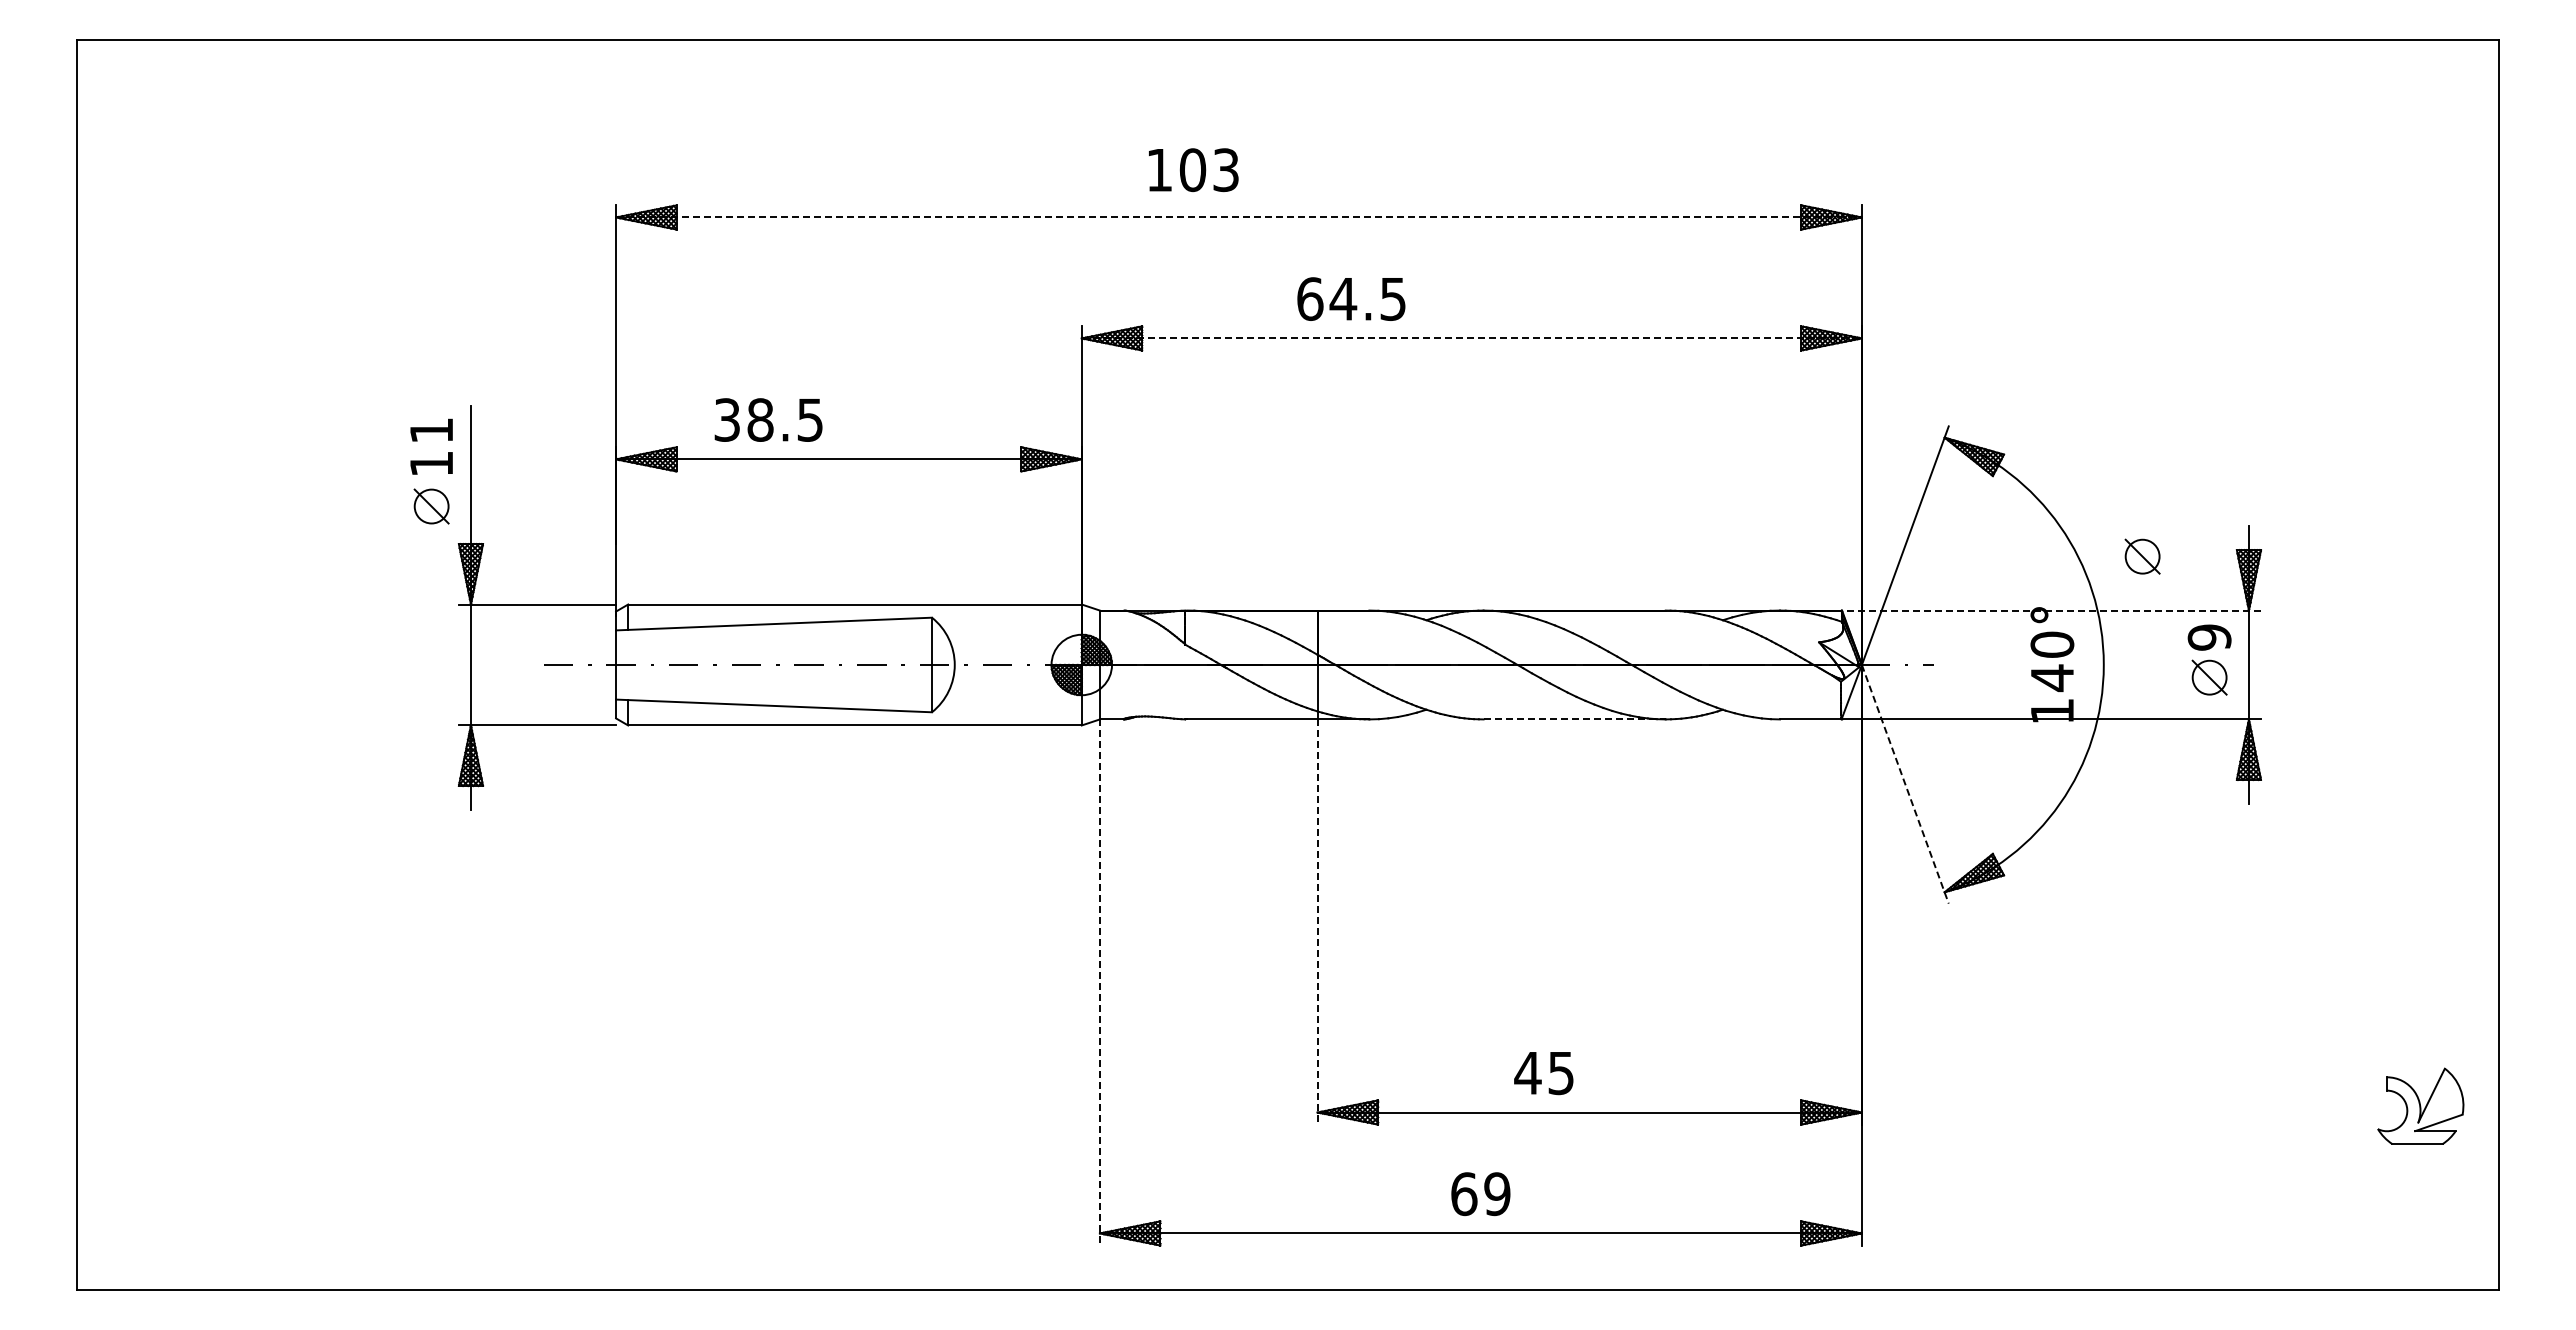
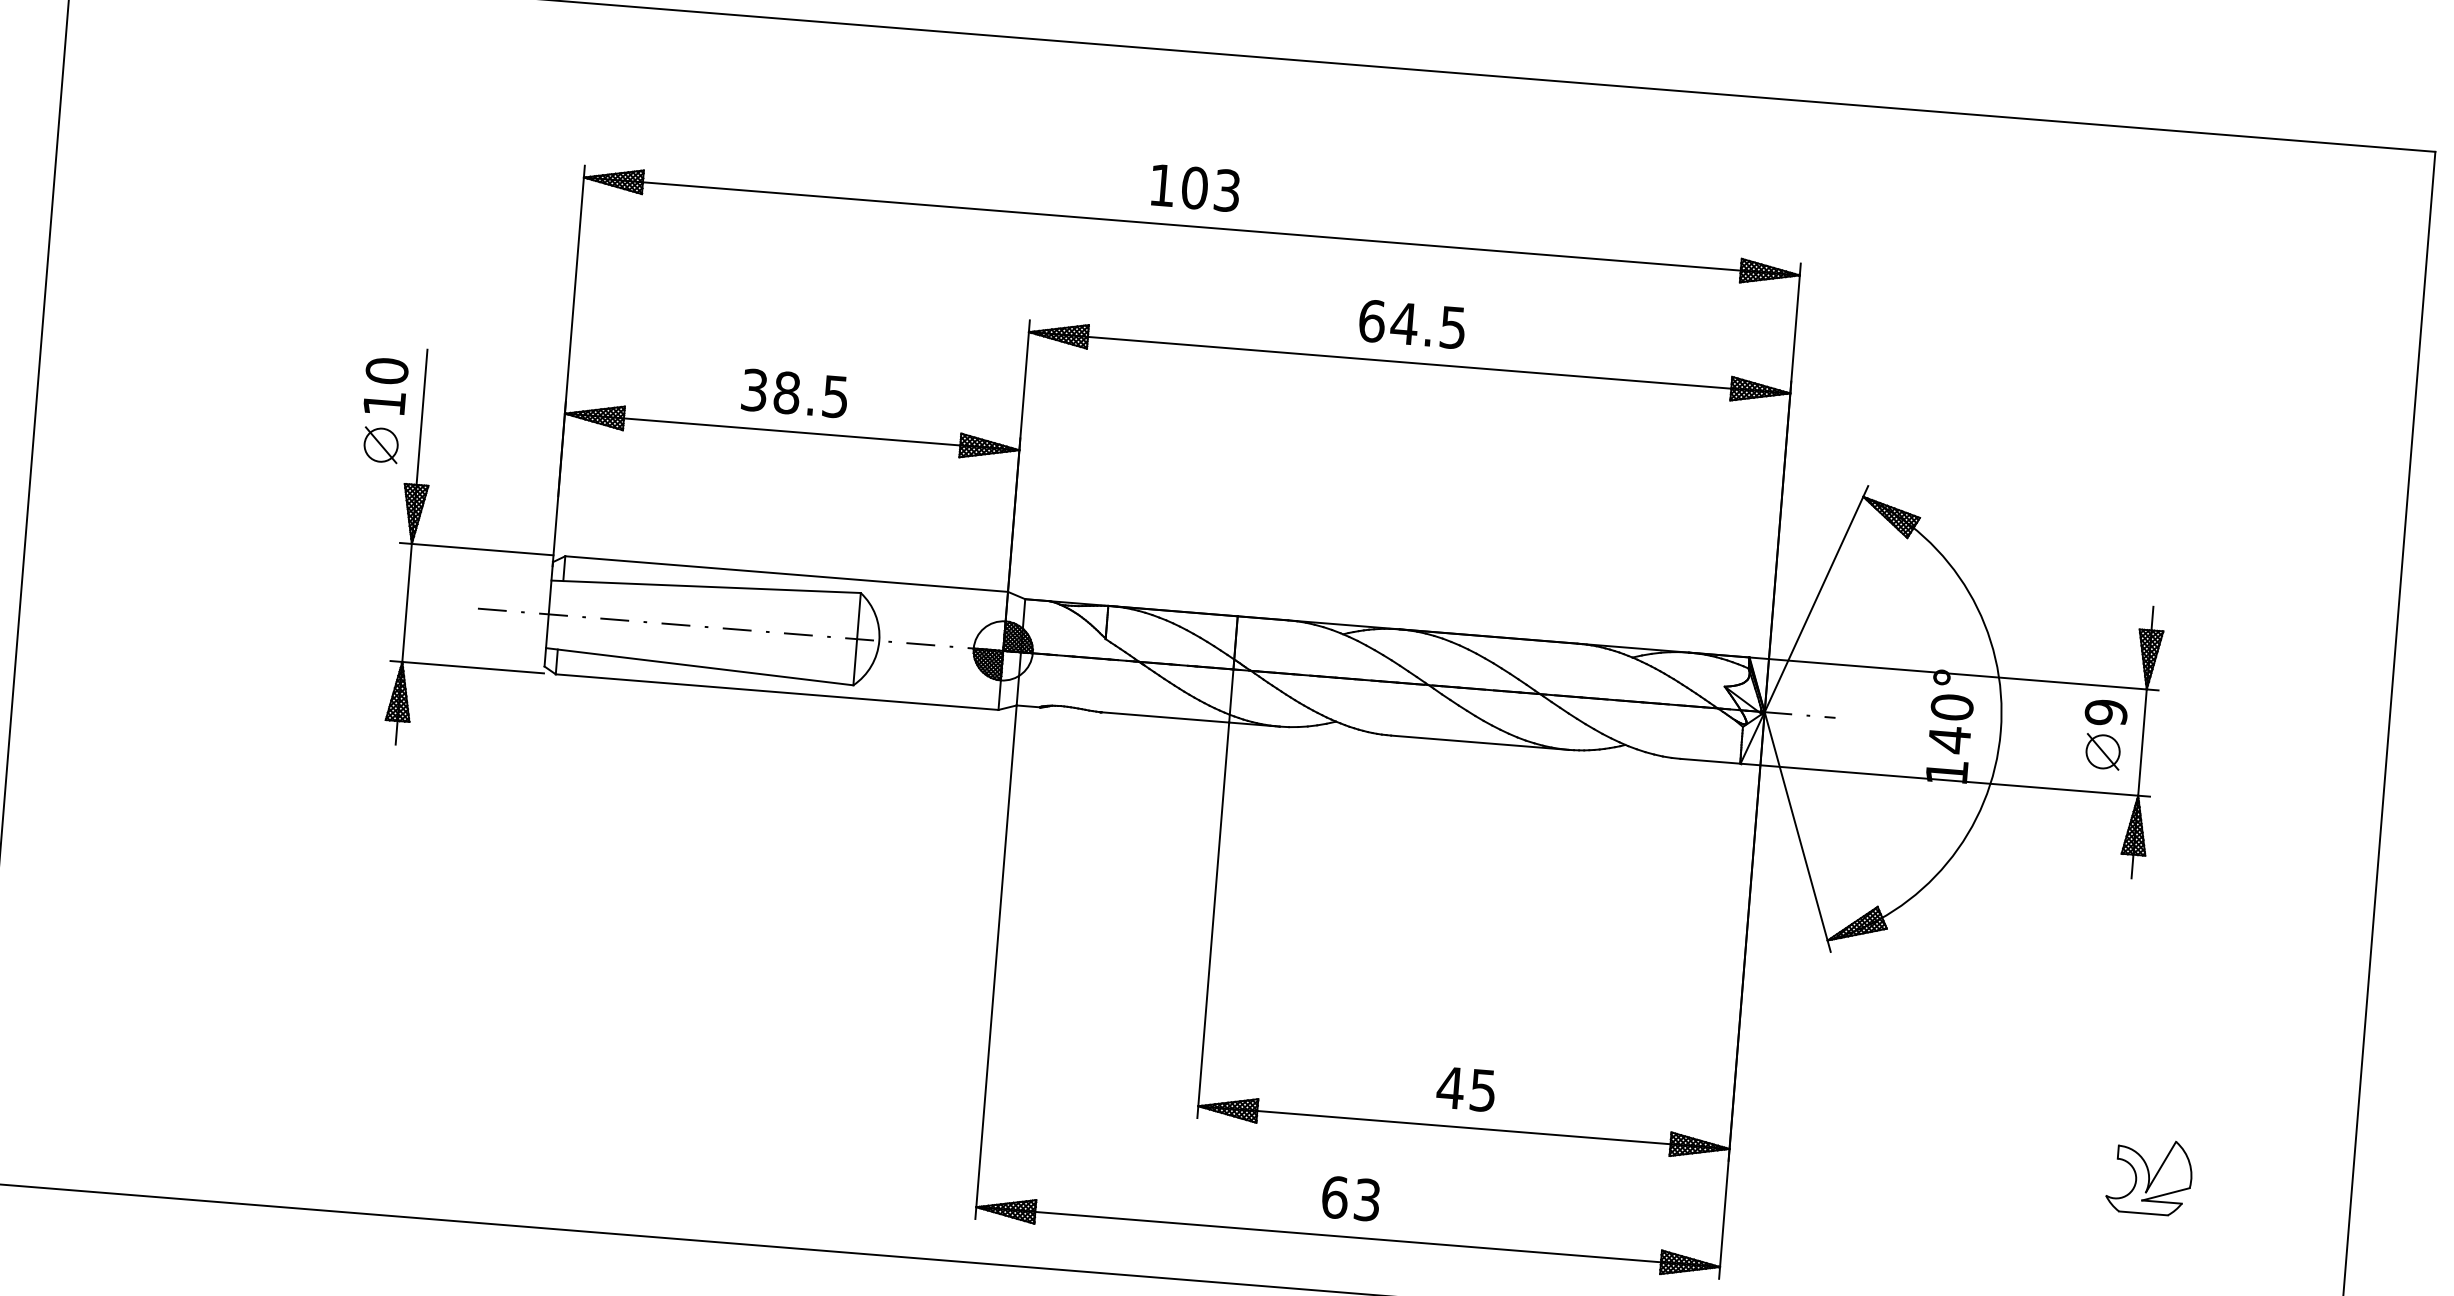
text: (1193, 170) -> (1195, 188), moved
line: (1239, 217) -> (1192, 226), dashed -> solid
text: (1351, 298) -> (1412, 323), moved
line: (1472, 338) -> (1410, 362), dashed -> solid
text: (768, 419) -> (794, 392), moved
text: (431, 430) -> (386, 370), 11 -> 10
part: (2142, 556) -> (2047, 628), removed
line: (2051, 610) -> (1954, 673), dashed -> solid
line: (1575, 719) -> (1480, 742), dashed -> solid
line: (1905, 784) -> (1797, 832), dashed -> solid
line: (1317, 922) -> (1213, 920), dashed -> solid
line: (1099, 982) -> (995, 962), dashed -> solid
text: (1543, 1073) -> (1465, 1089), moved
part: (2420, 1105) -> (2149, 1175), moved
text: (1497, 1193) -> (1367, 1199), 69 -> 63

